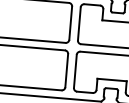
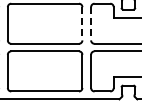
line: (70, 22) -> (82, 23), solid -> dashed
line: (79, 23) -> (91, 23), solid -> dashed

